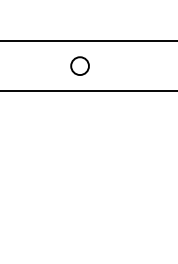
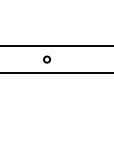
circle: (79, 65) -> (46, 59), size x0.62

